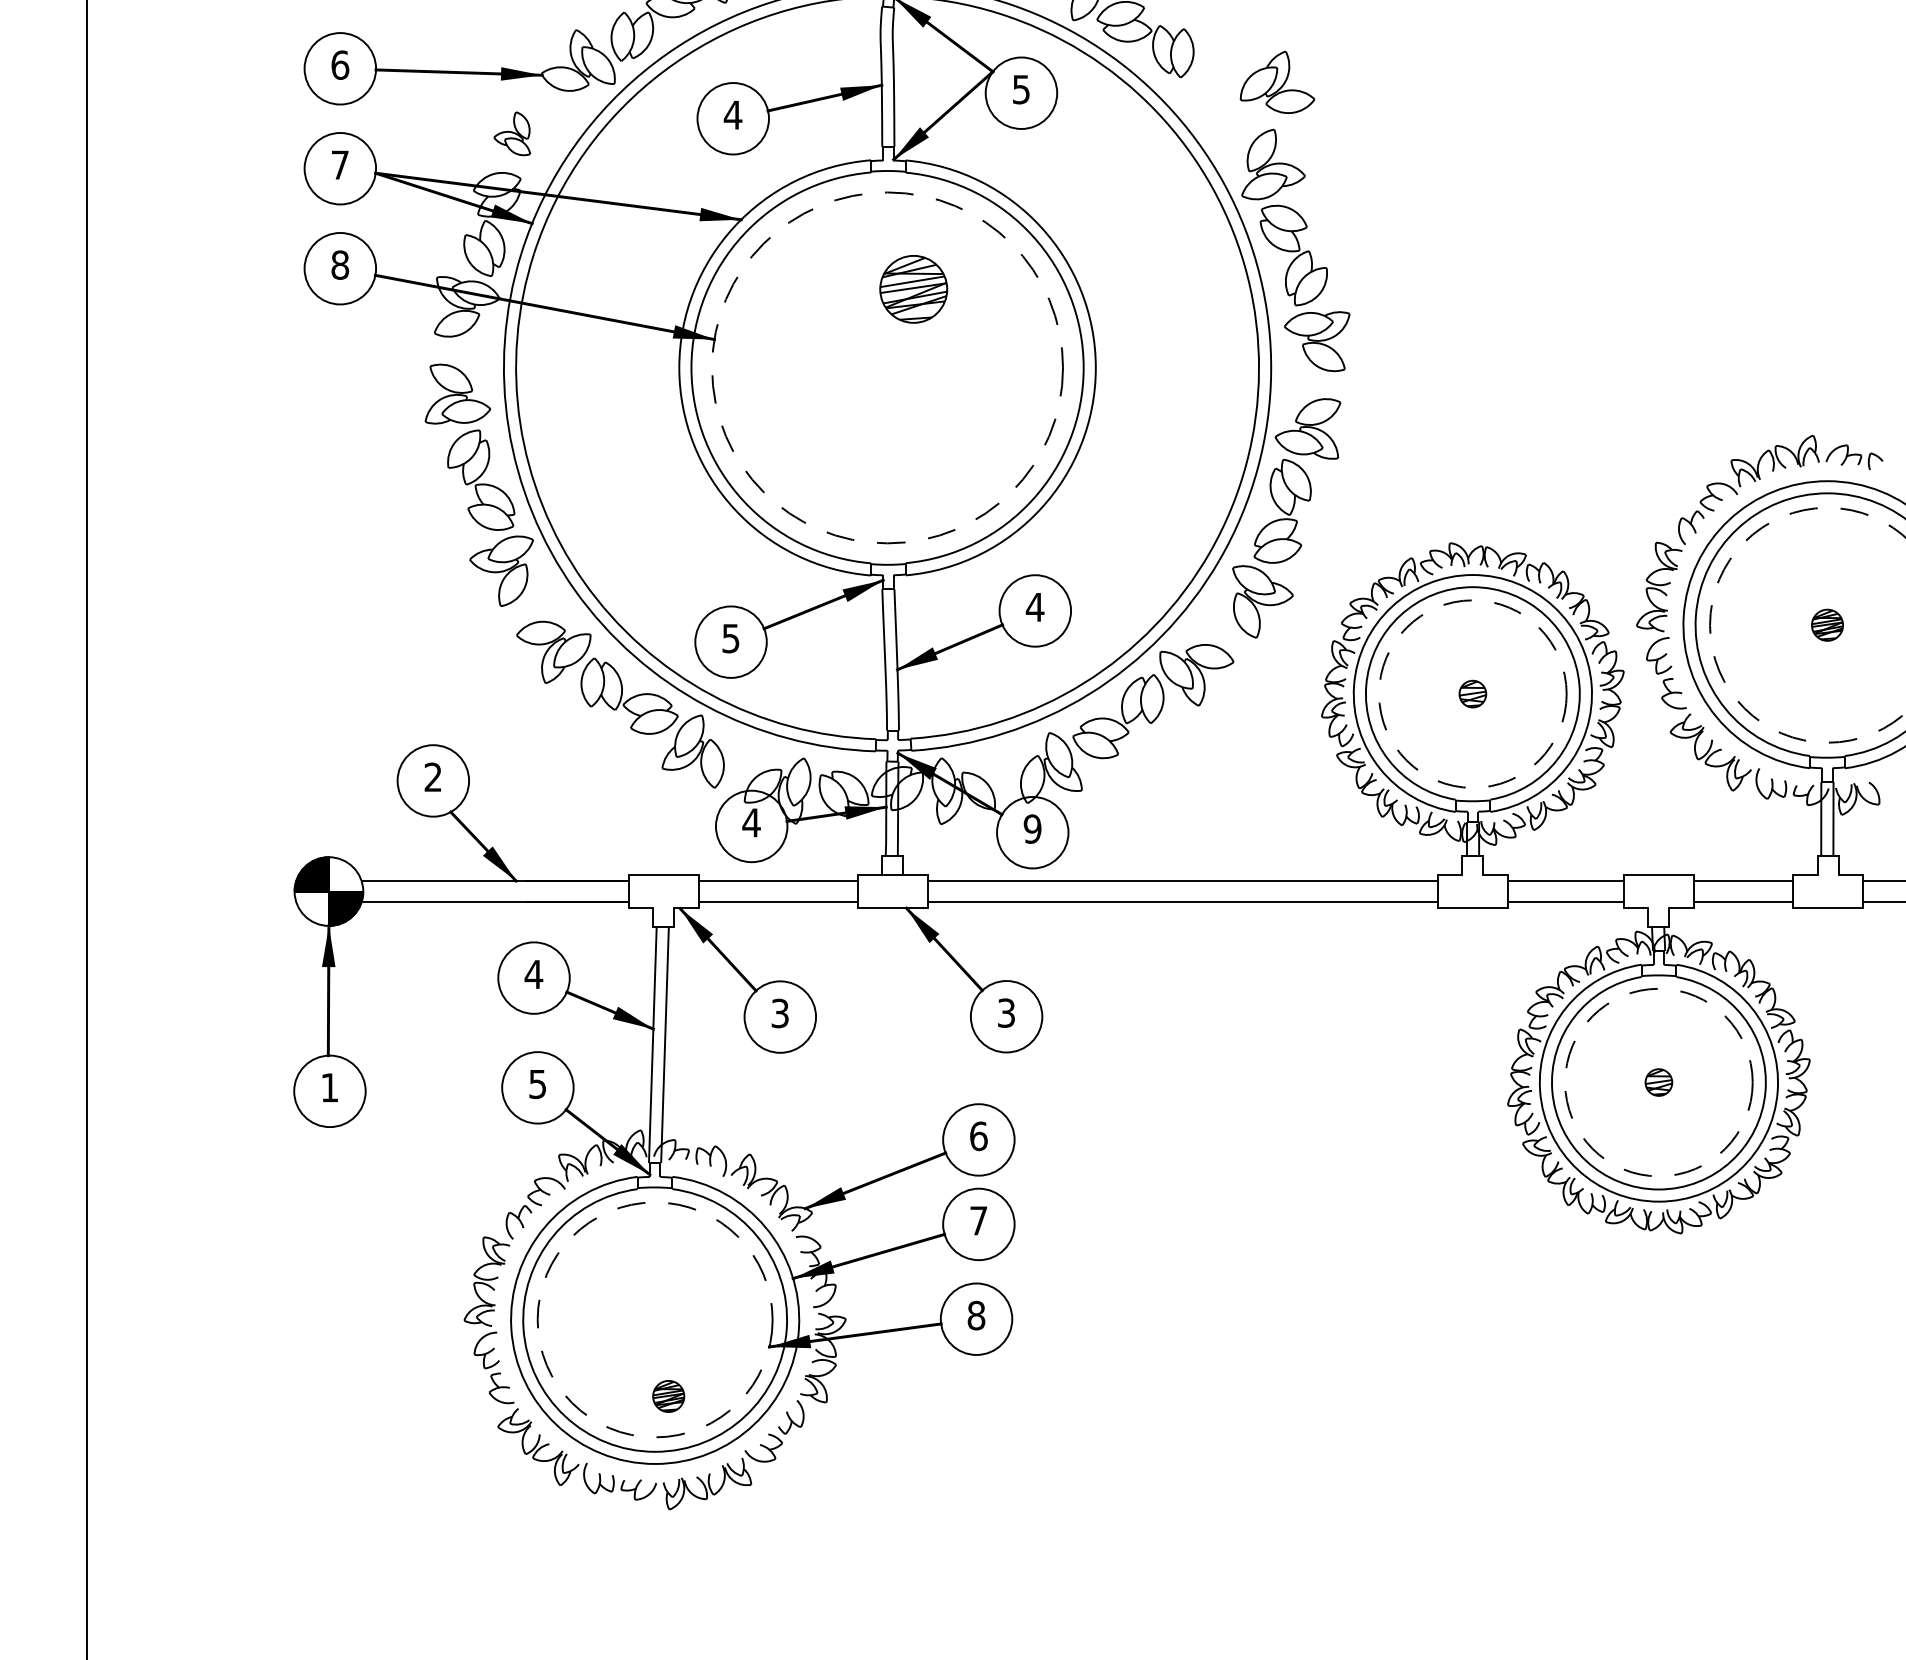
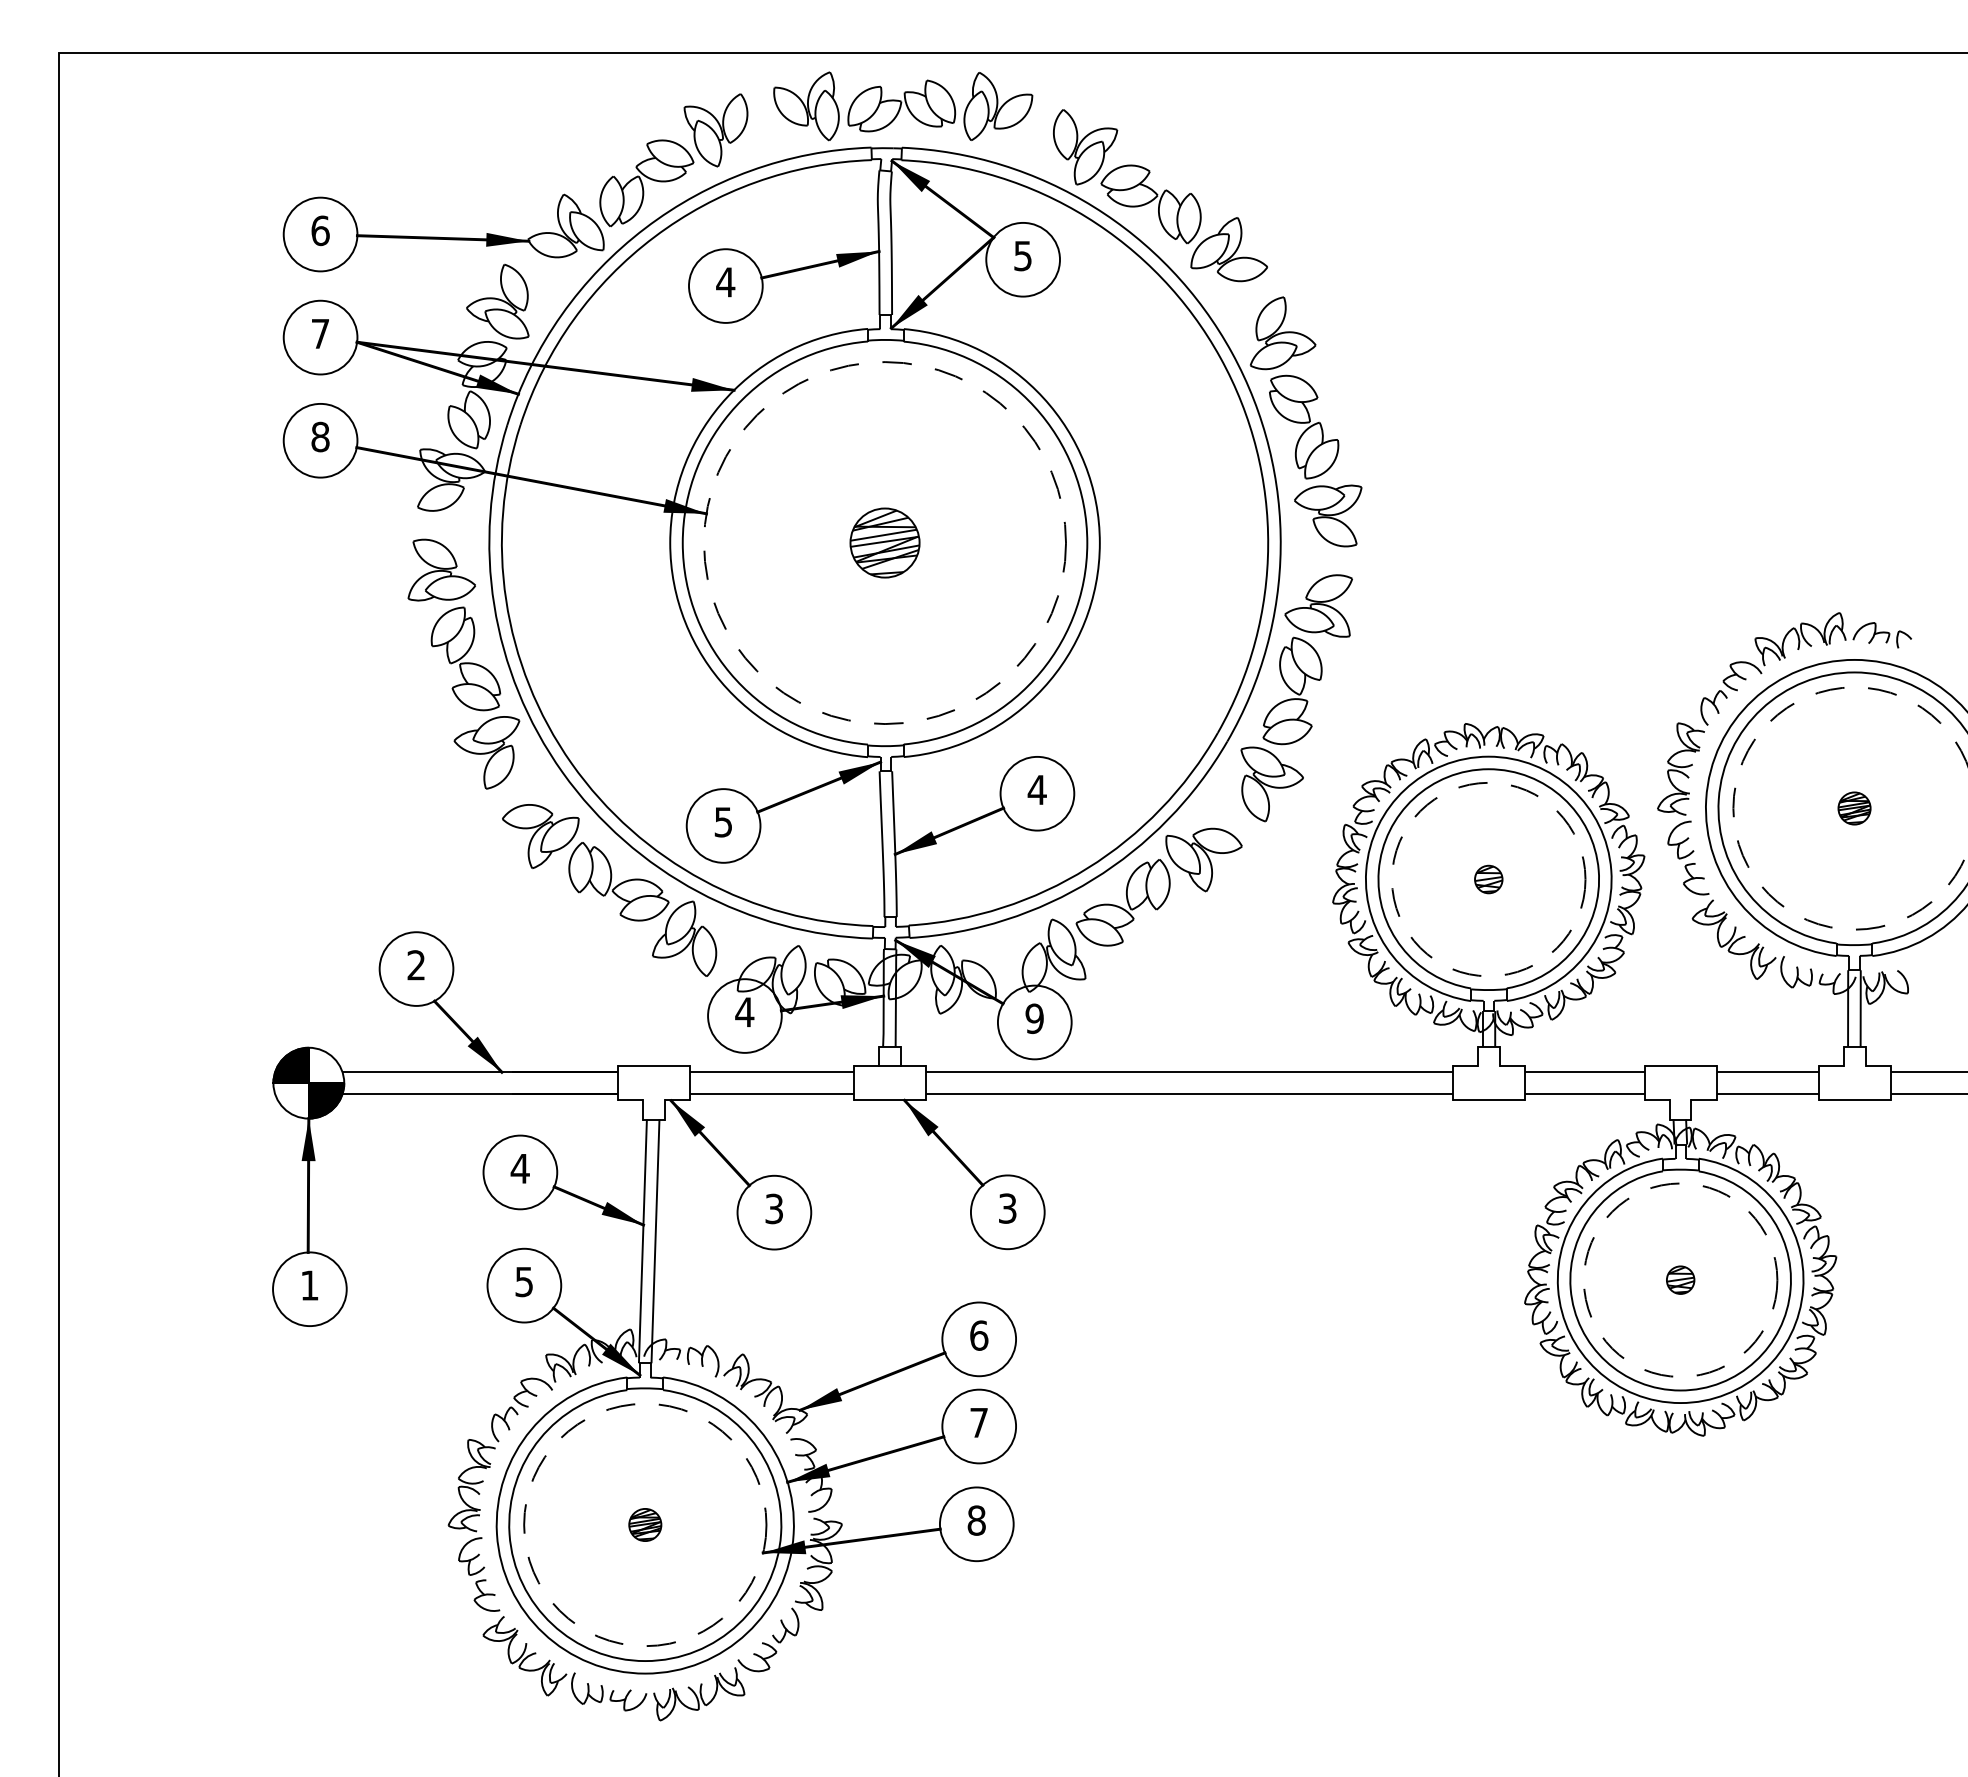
part: (1277, 82) -> (1229, 249), moved
part: (511, 133) -> (497, 301), size x1.67
part: (913, 288) -> (884, 542), moved
part: (668, 1396) -> (645, 1524), moved

